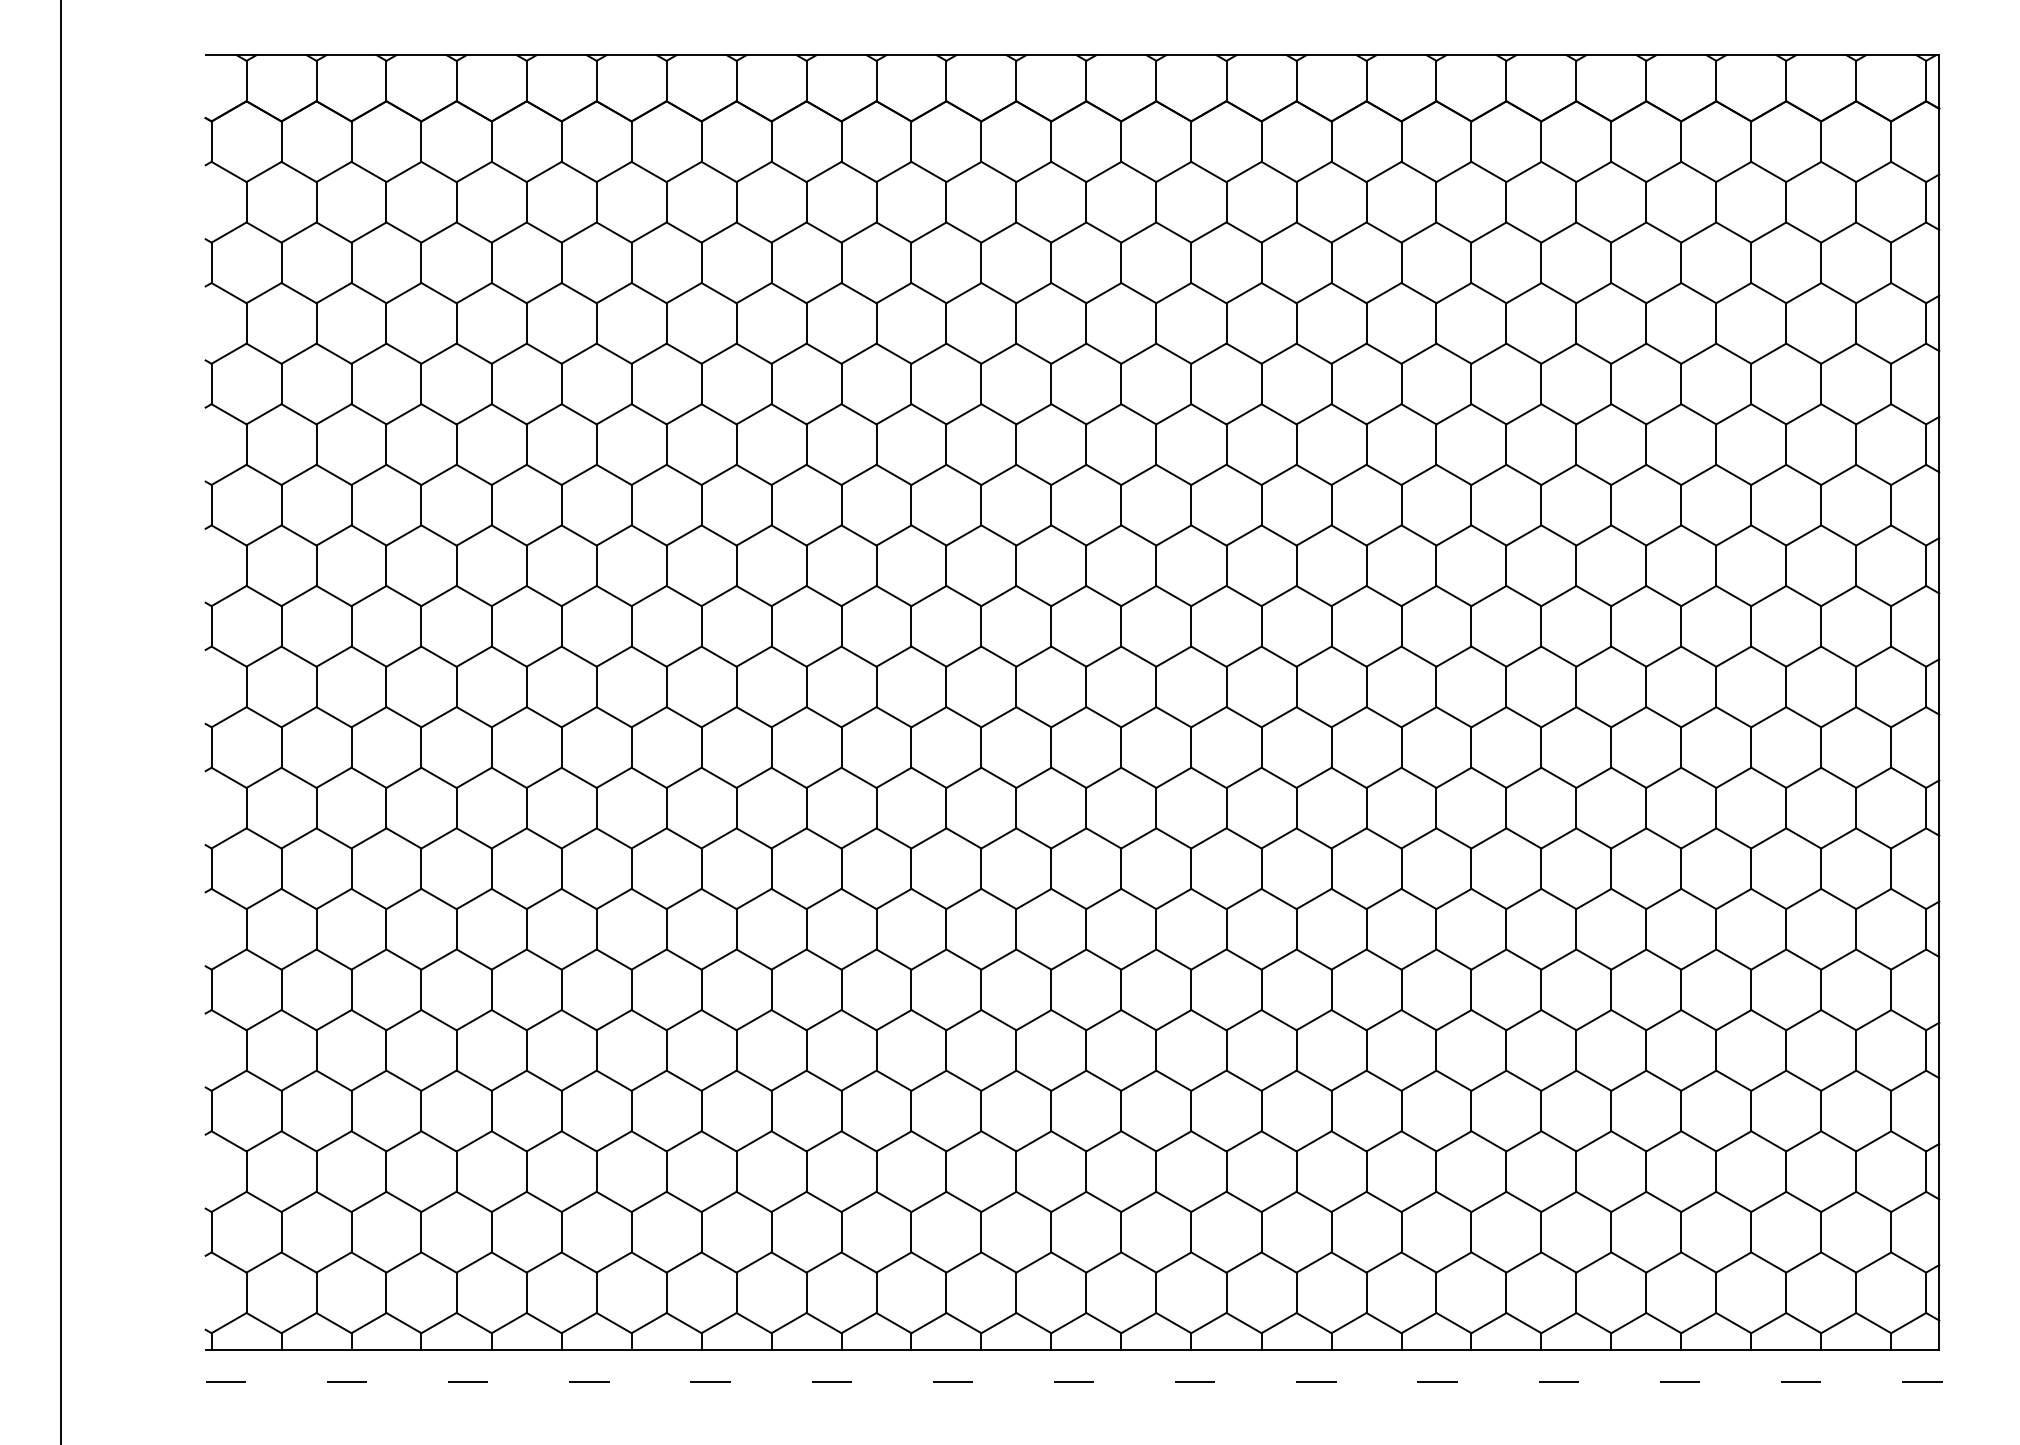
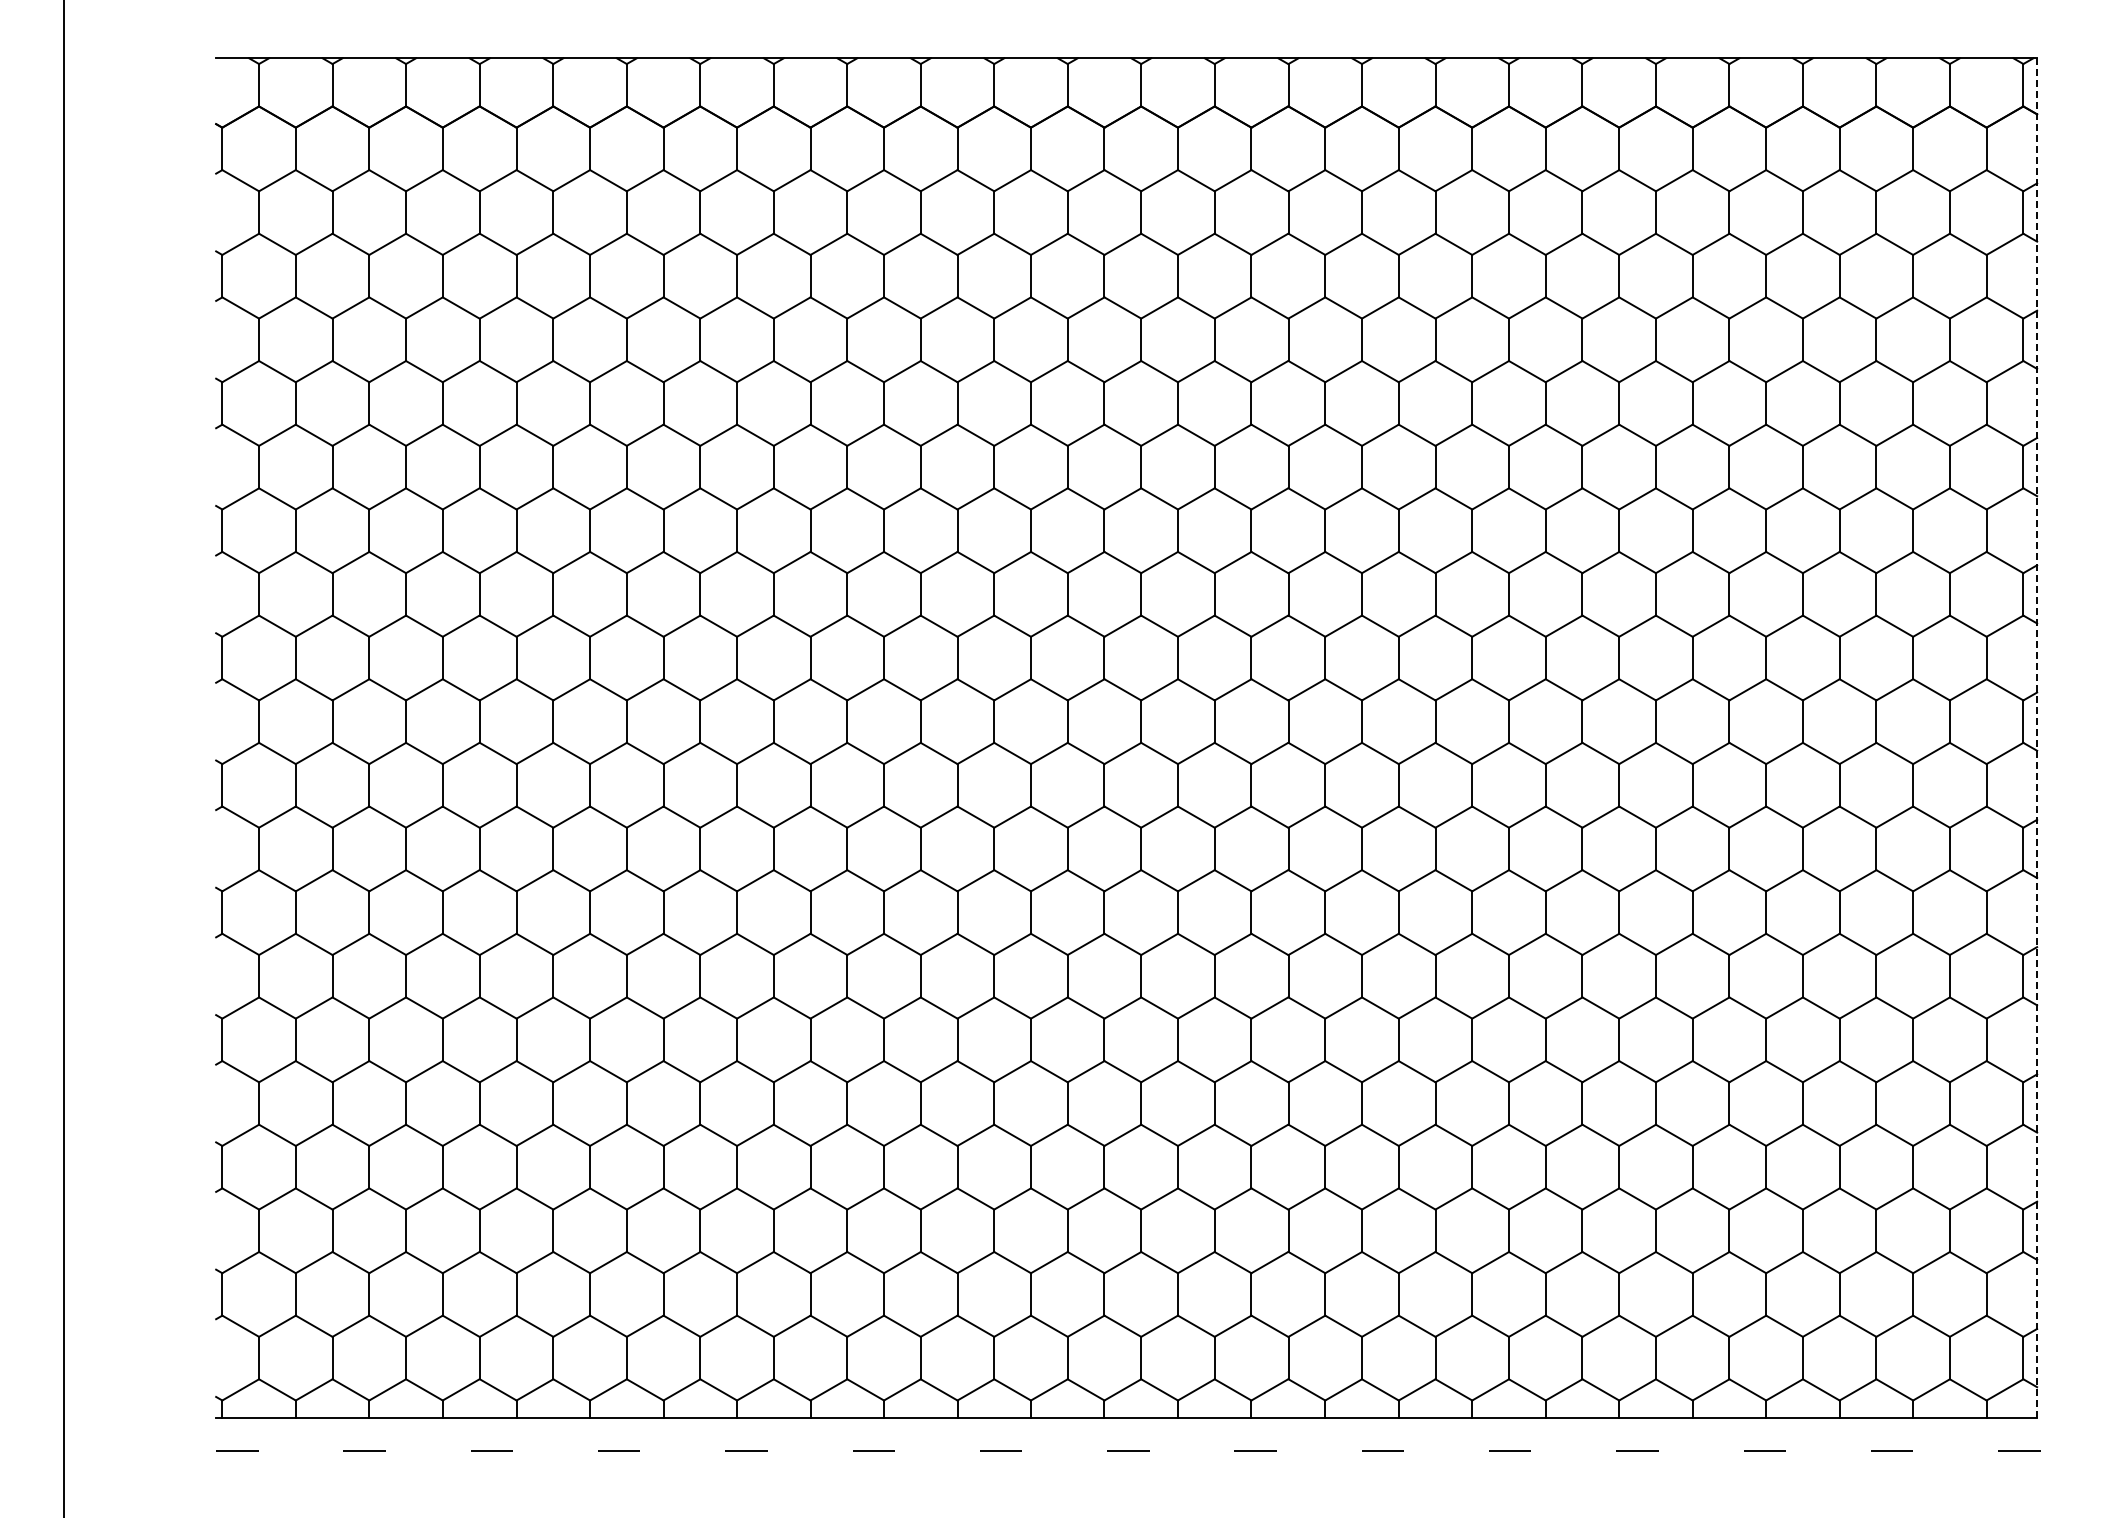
line: (1939, 702) -> (2037, 738), solid -> dashed

